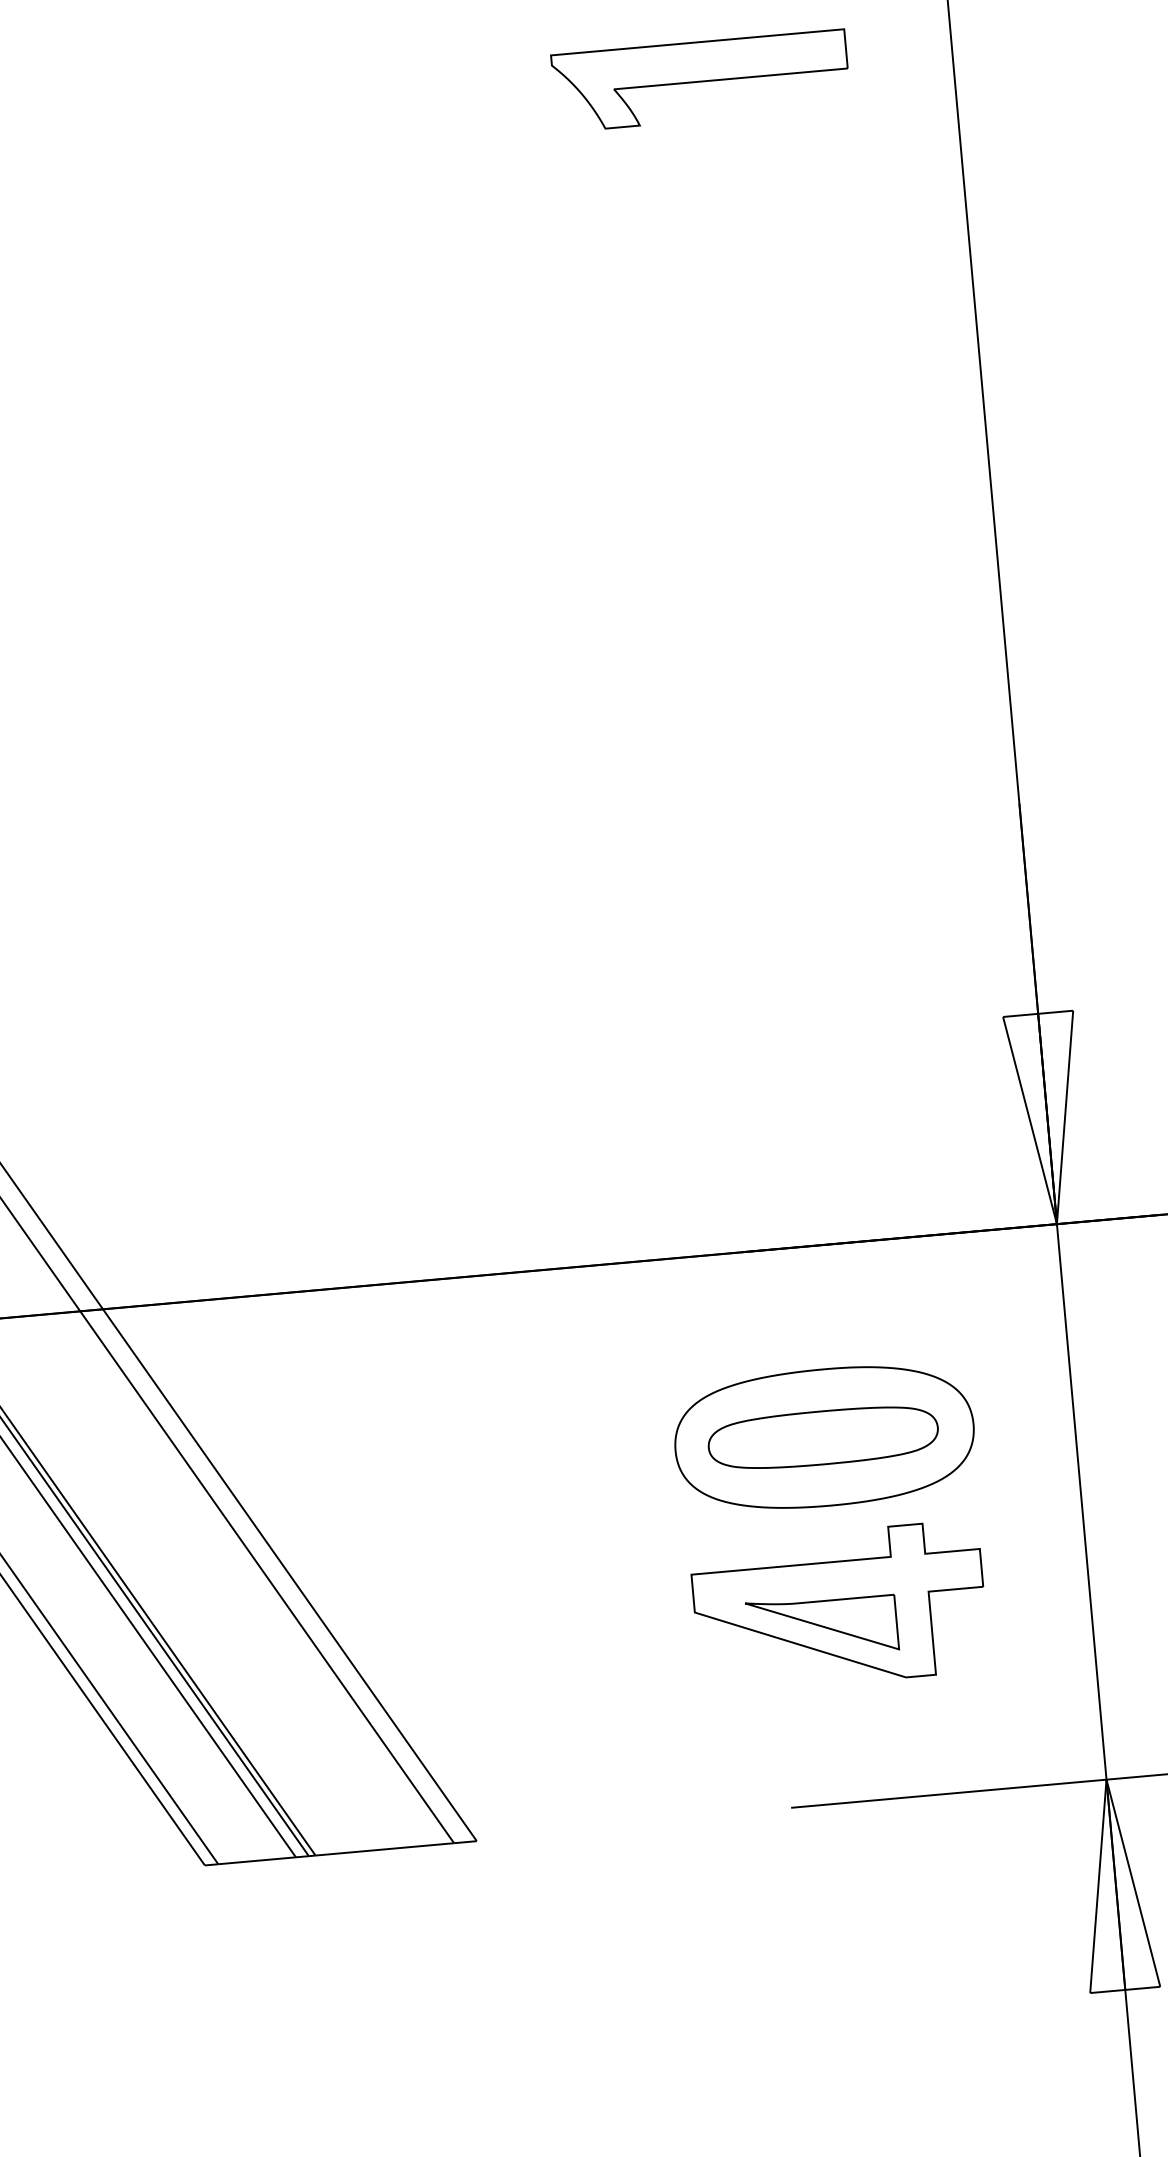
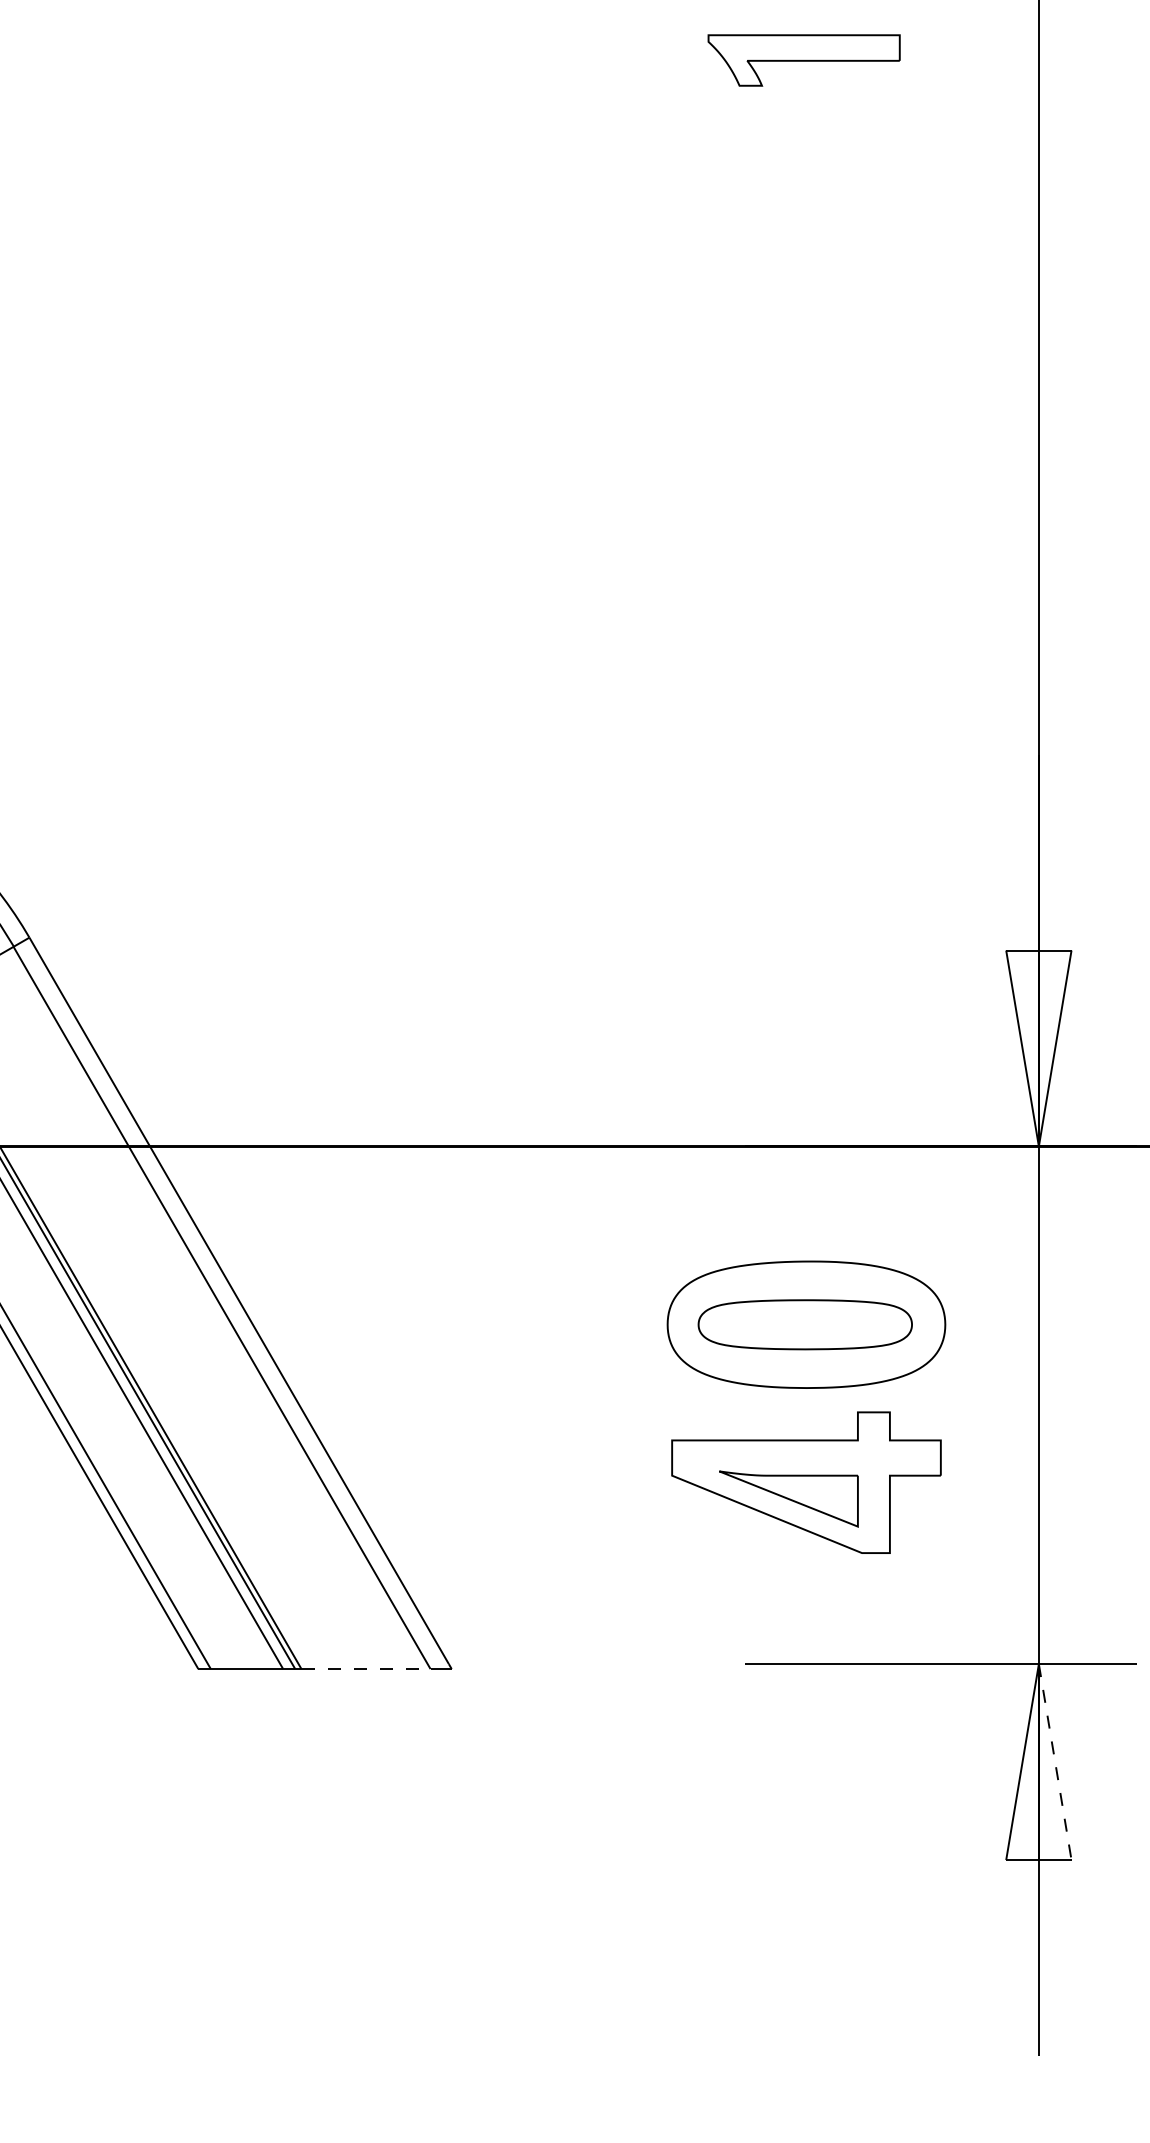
part: (700, 81) -> (803, 60), size x0.7
line: (385, 1849) -> (366, 1669), solid -> dashed
line: (1133, 1883) -> (1055, 1762), solid -> dashed

